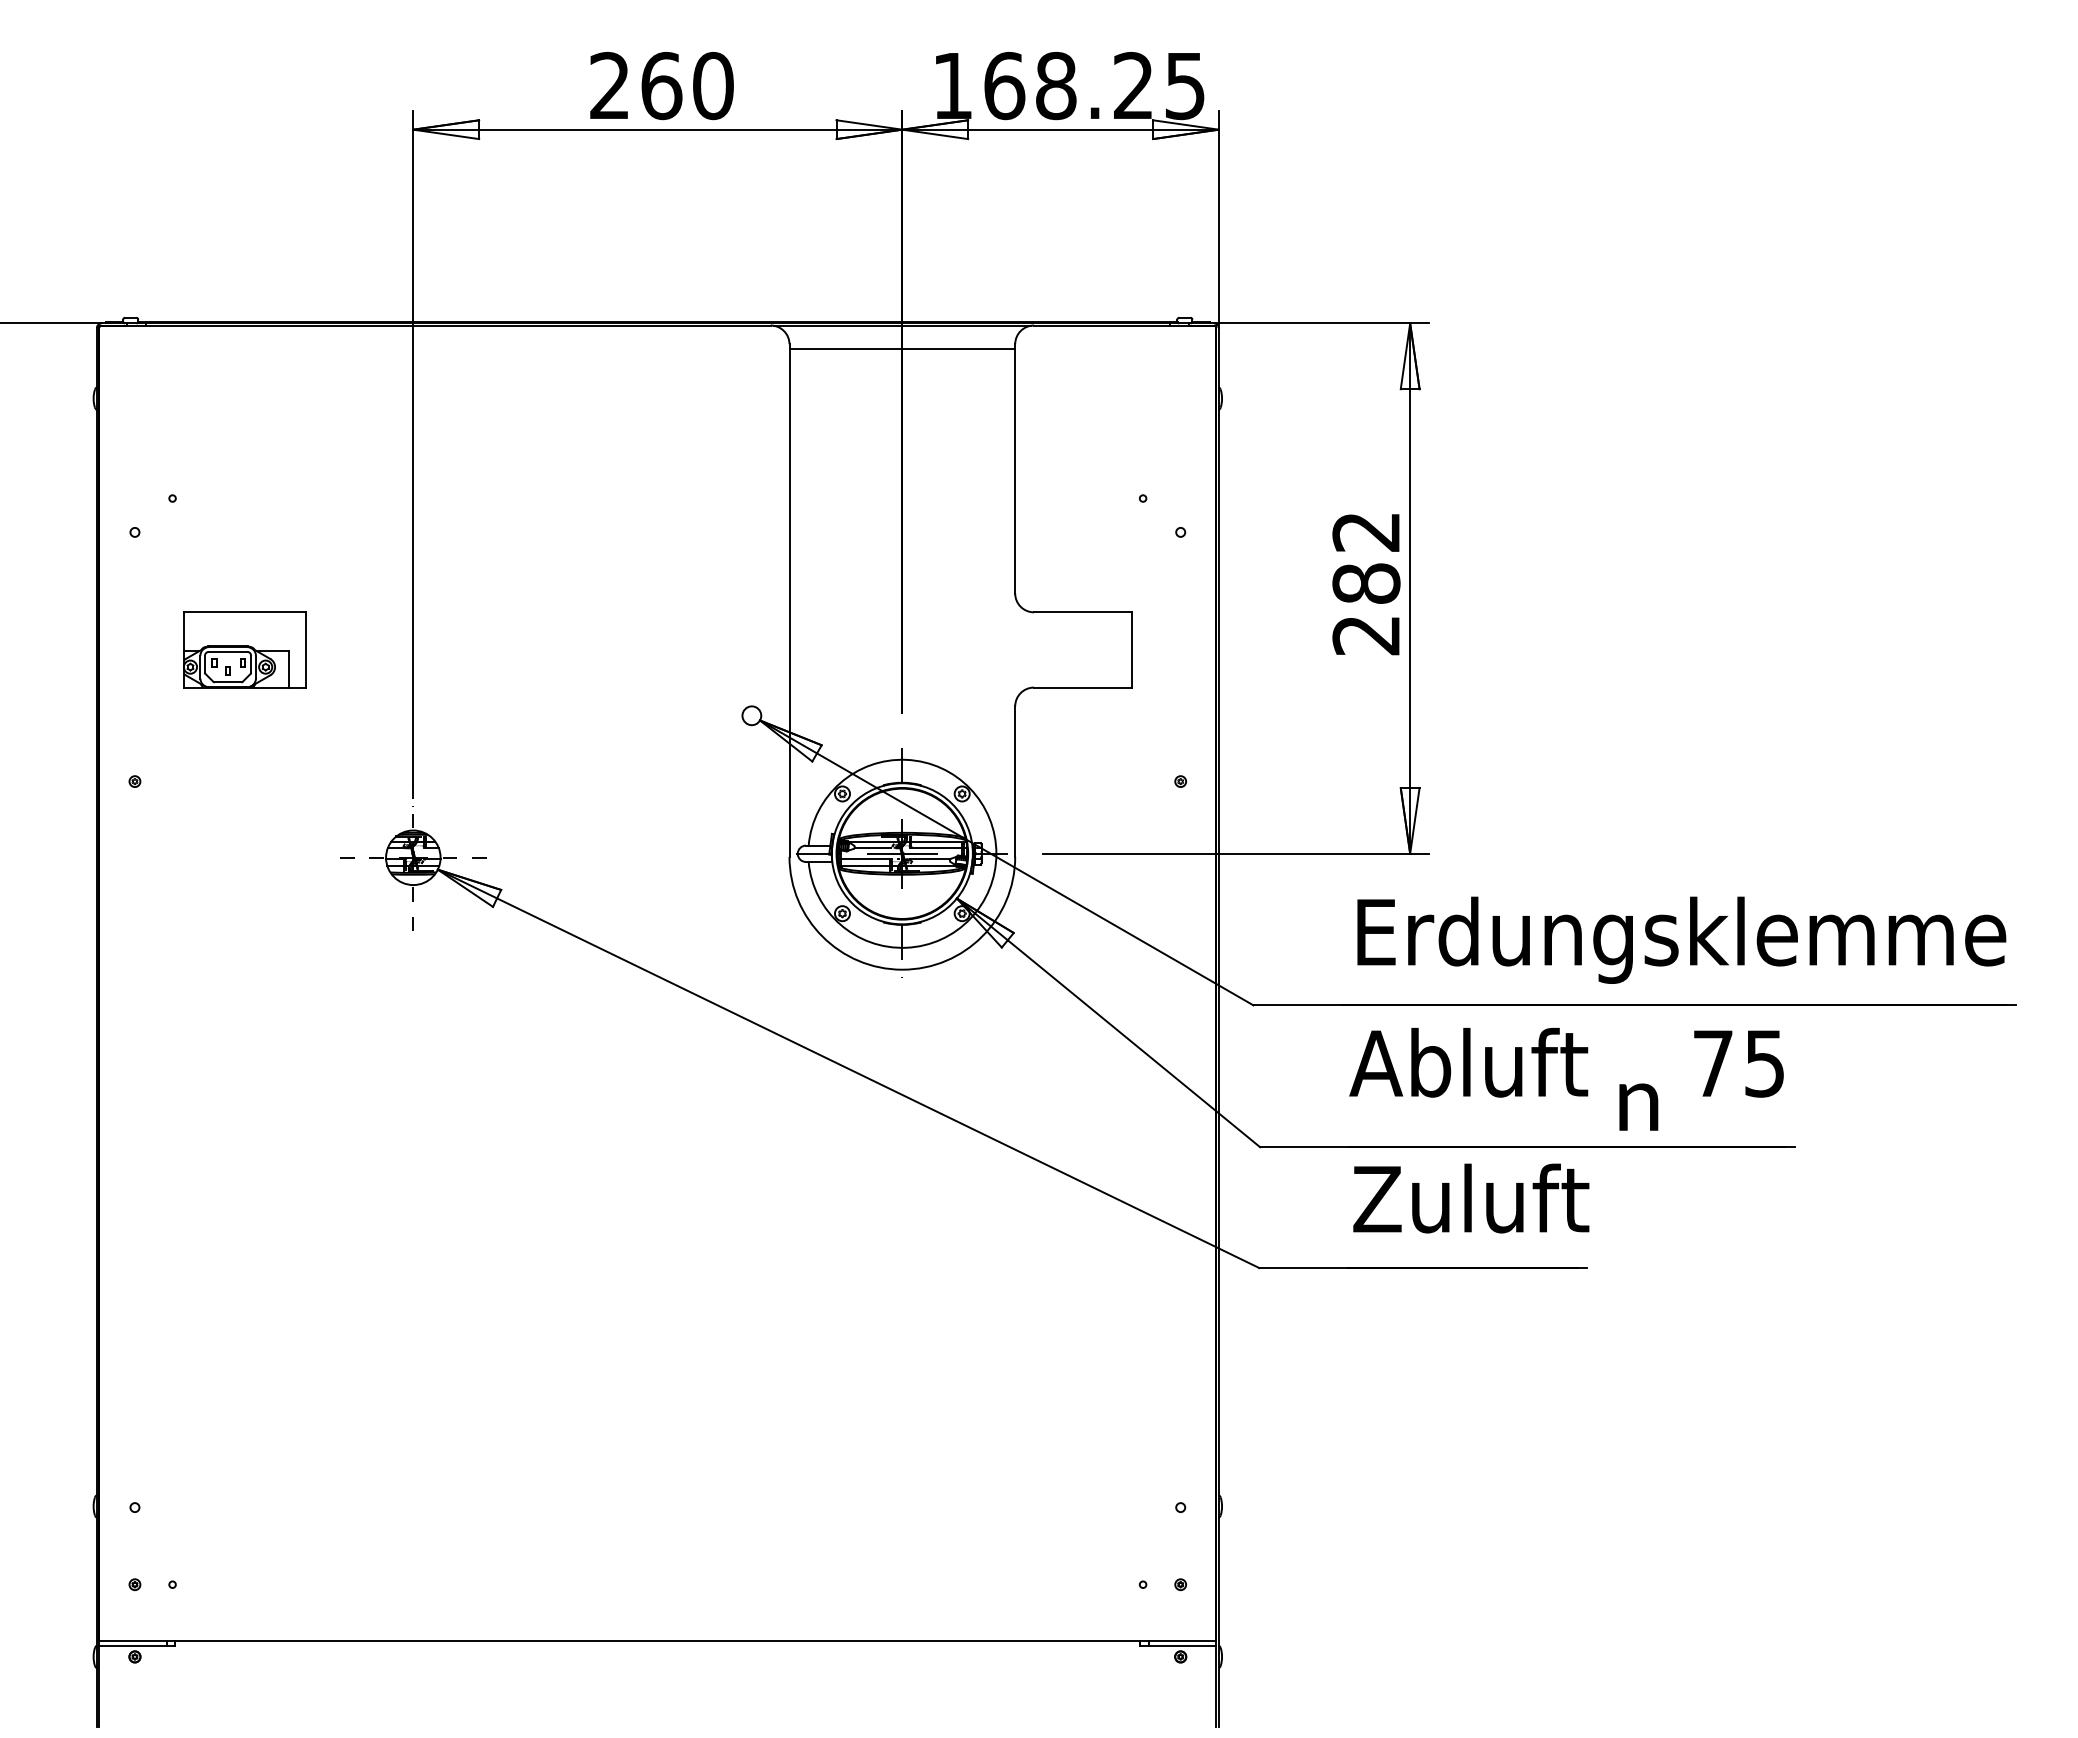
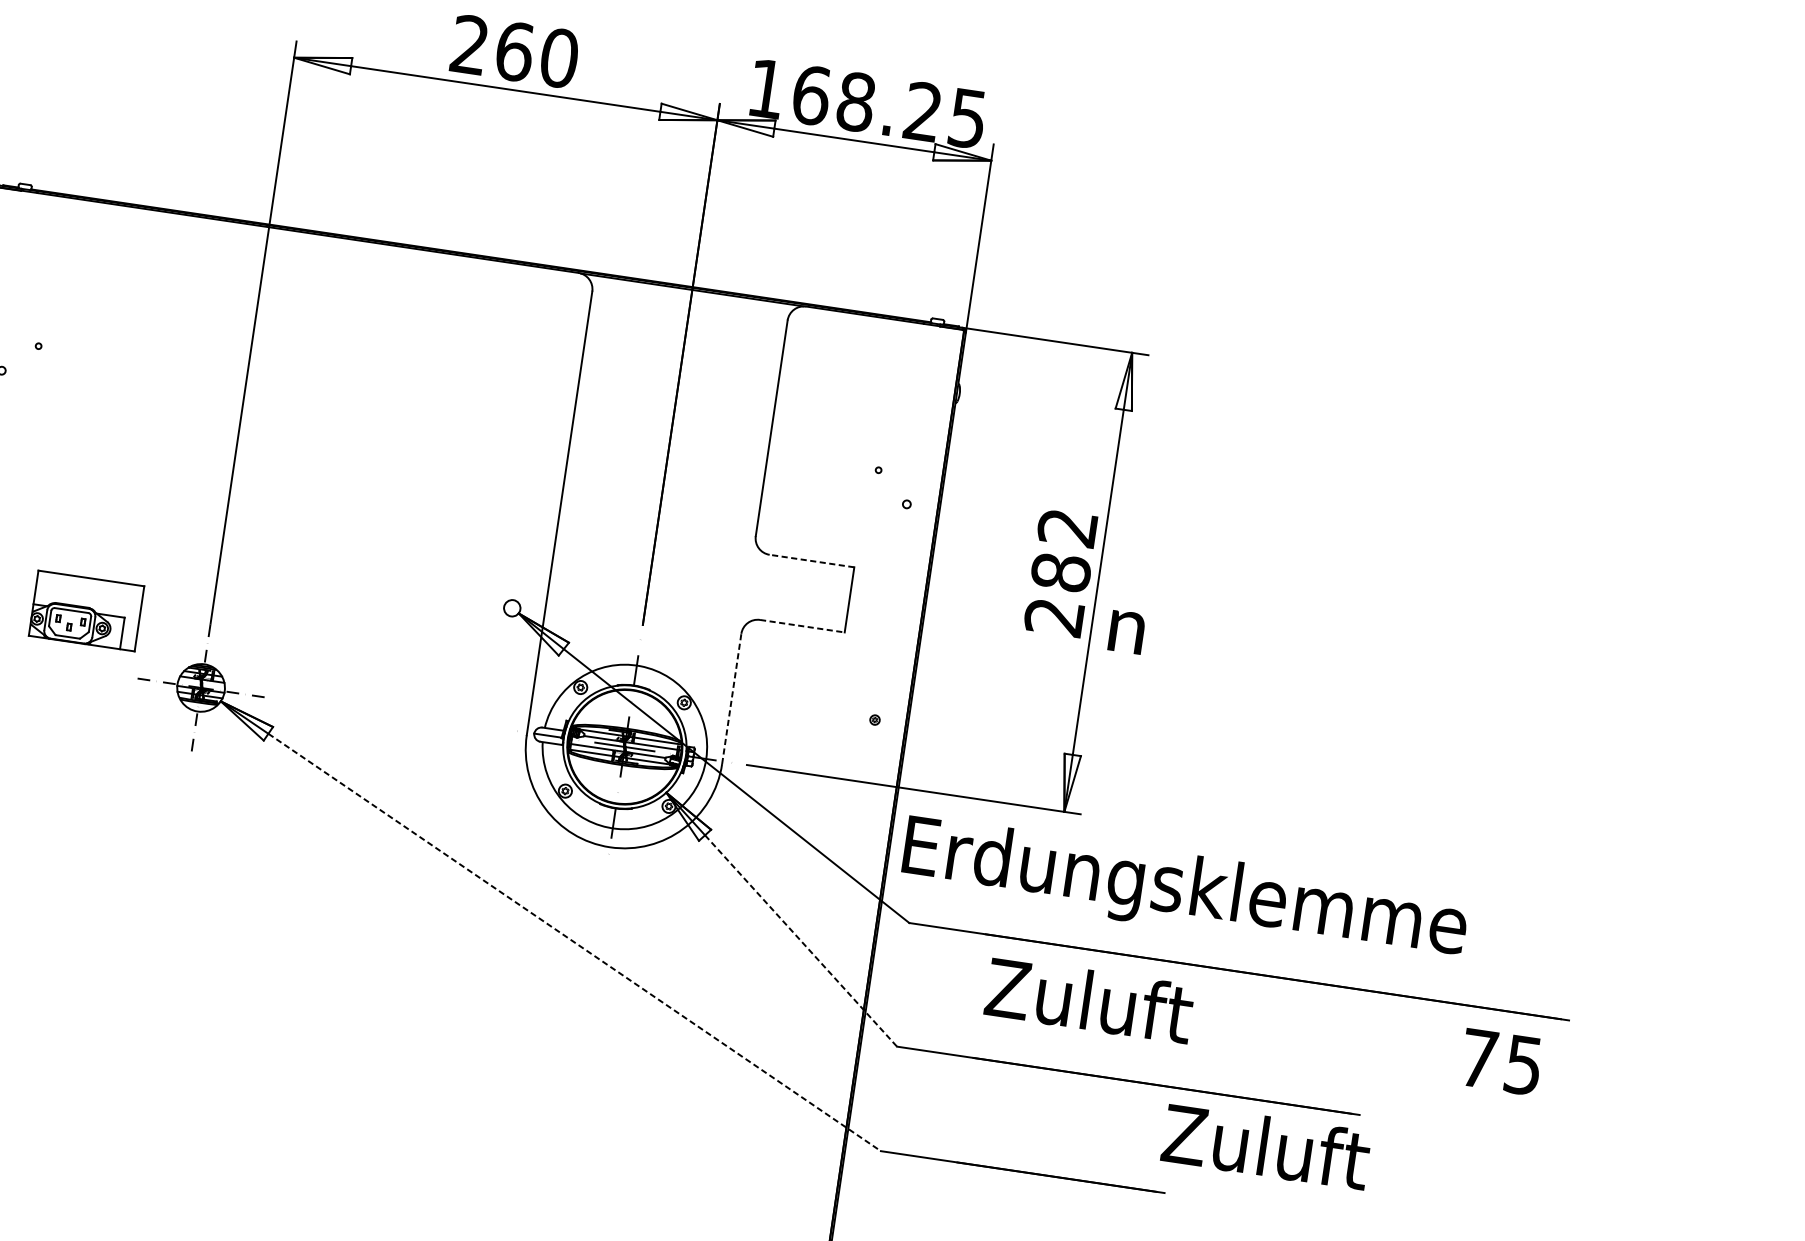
line: (902, 349) -> (689, 310), removed
line: (1082, 612) -> (811, 561), solid -> dashed
part: (244, 649) -> (86, 610), moved
line: (1082, 687) -> (802, 626), solid -> dashed
line: (1015, 781) -> (732, 698), solid -> dashed
text: (1681, 939) -> (1184, 891), moved
line: (1134, 1044) -> (801, 941), solid -> dashed
text: (1400, 1062) -> (1029, 991), Abluft -> Zuluft
text: (1738, 1063) -> (1500, 1061), moved
line: (878, 1083) -> (574, 942), solid -> dashed
text: (1638, 1106) -> (1126, 631), moved
text: (1471, 1198) -> (1266, 1146), moved

